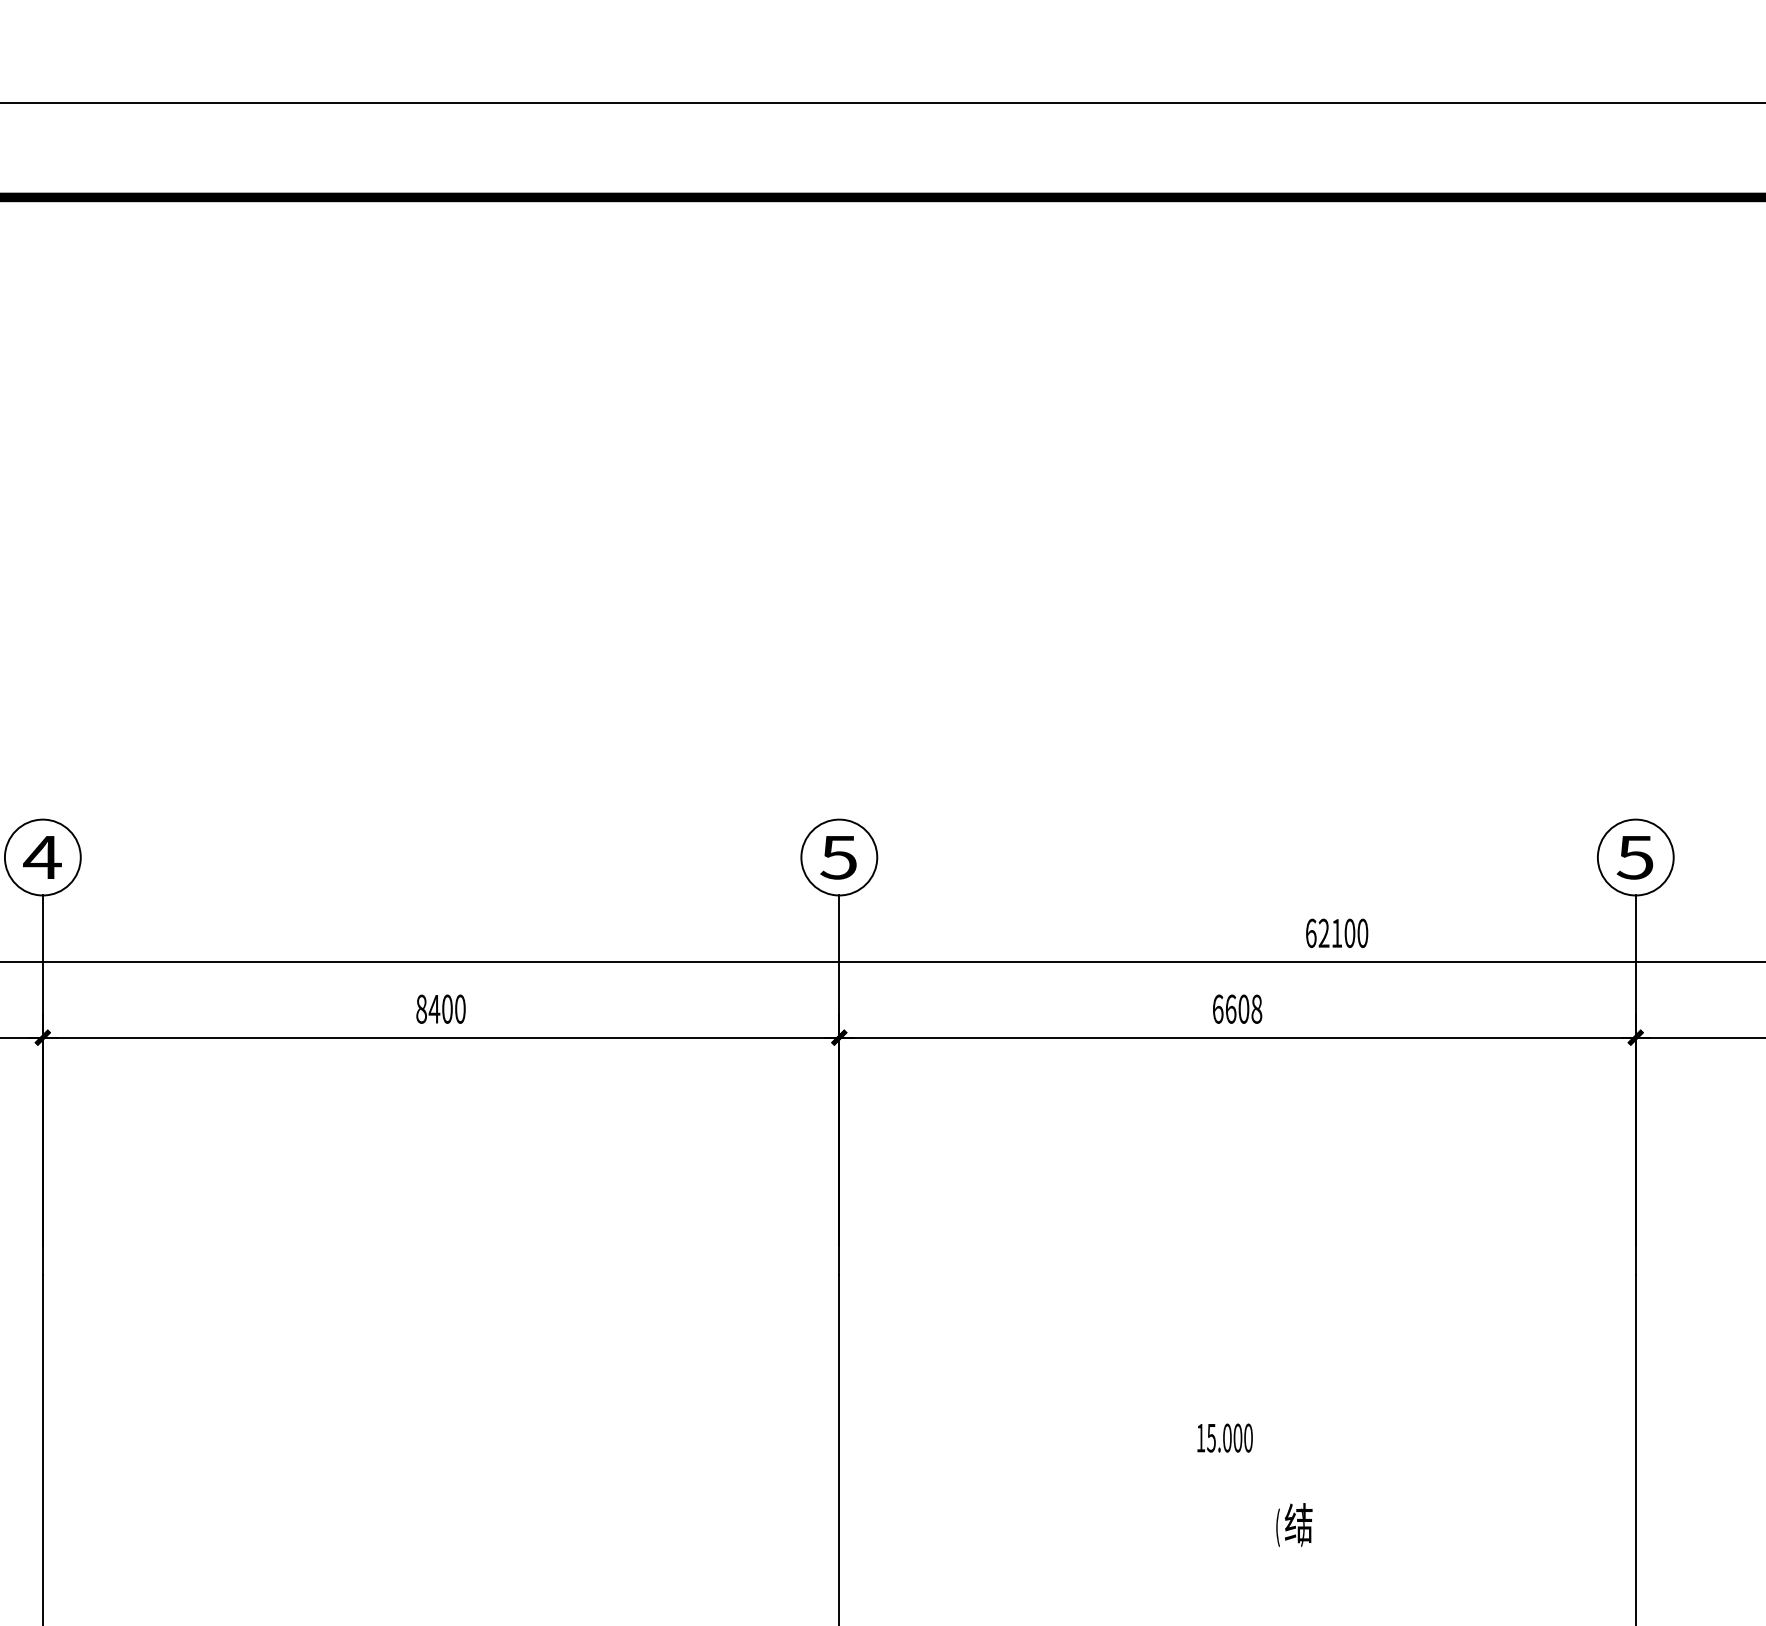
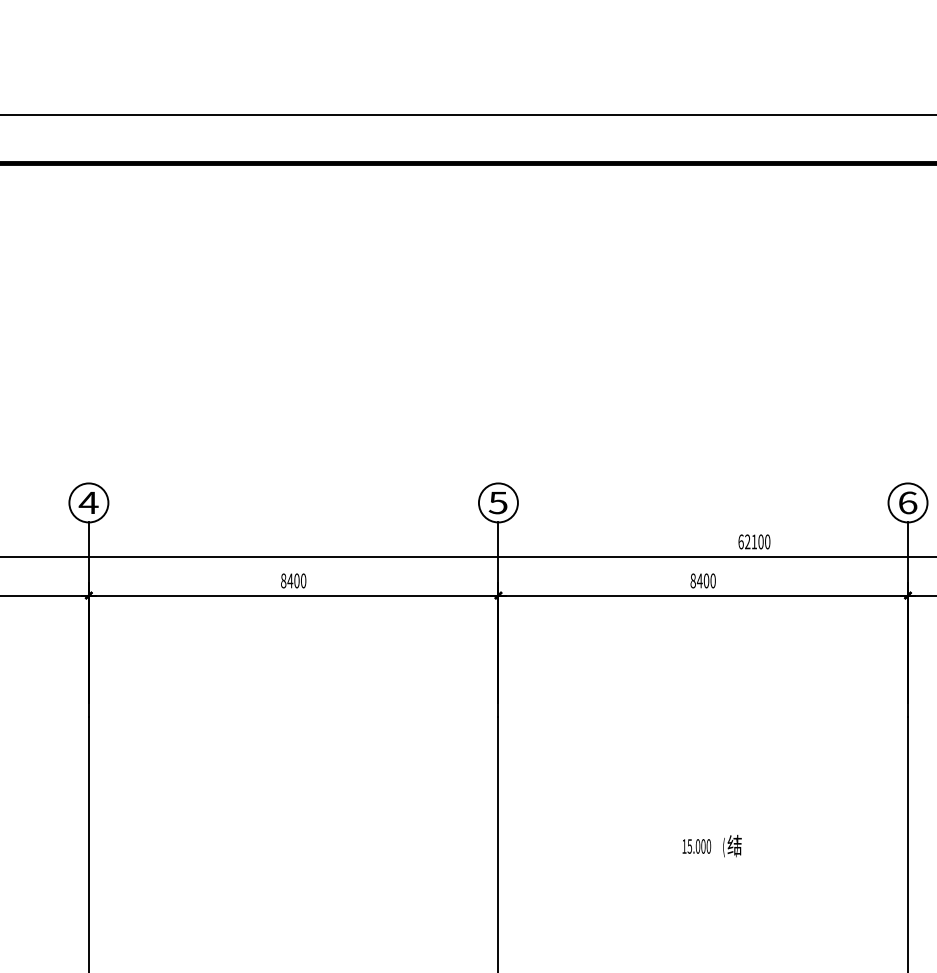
text: (1634, 856) -> (907, 502), 5 -> 6
text: (1236, 1008) -> (702, 580), 6608 -> 8400
text: (1224, 1438) -> (696, 846), moved

